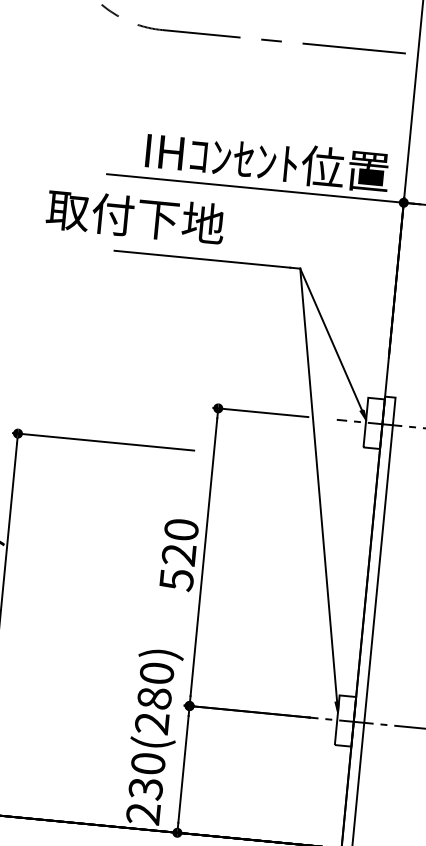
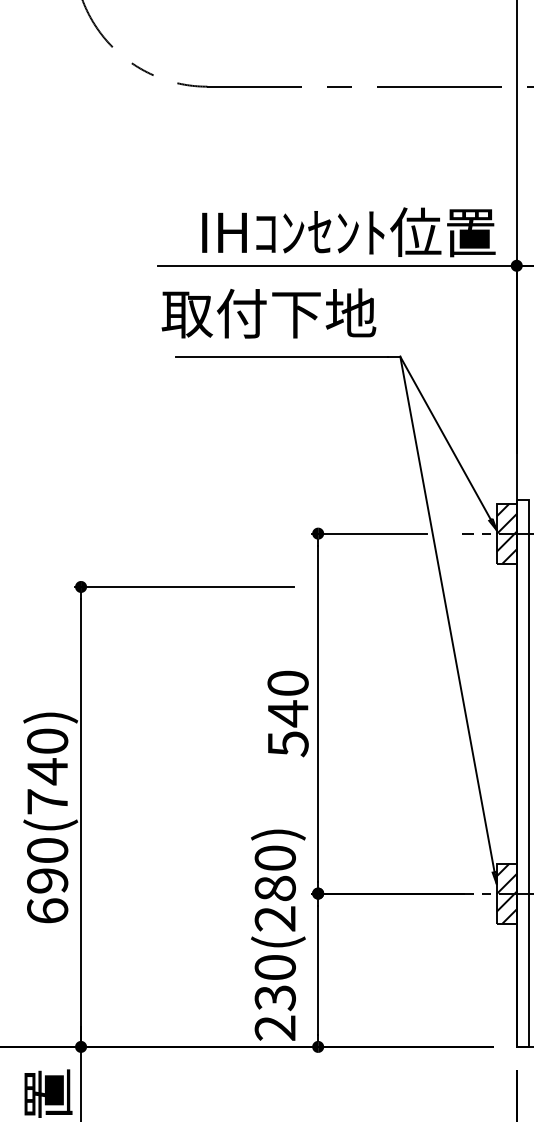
text: (135, 216) -> (268, 313), moved
hatch: (373, 423) -> (506, 533), added
text: (178, 554) -> (287, 713), 520 -> 540
hatch: (345, 720) -> (506, 893), added

